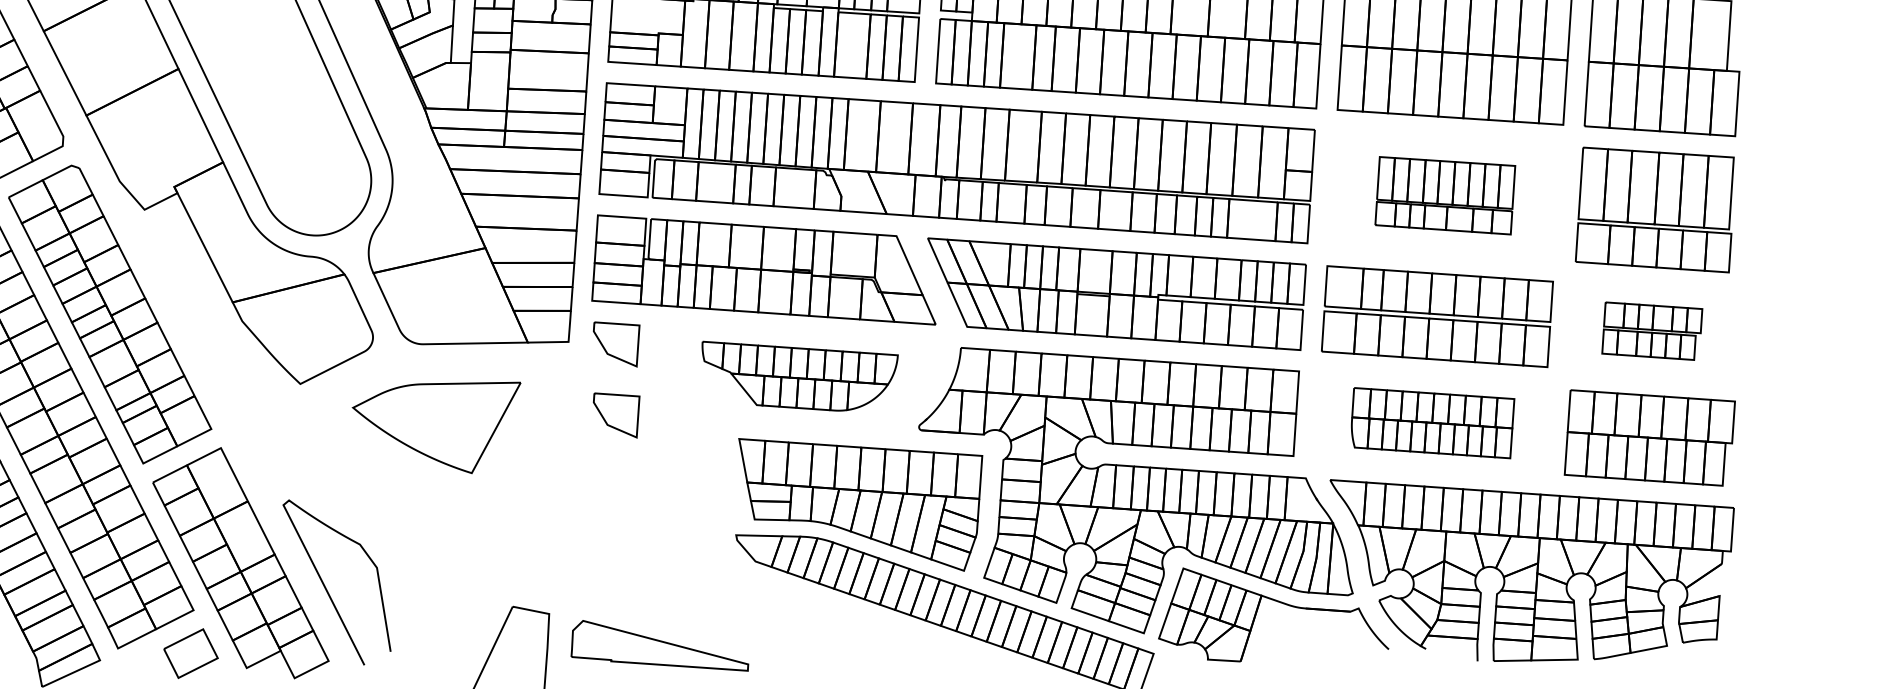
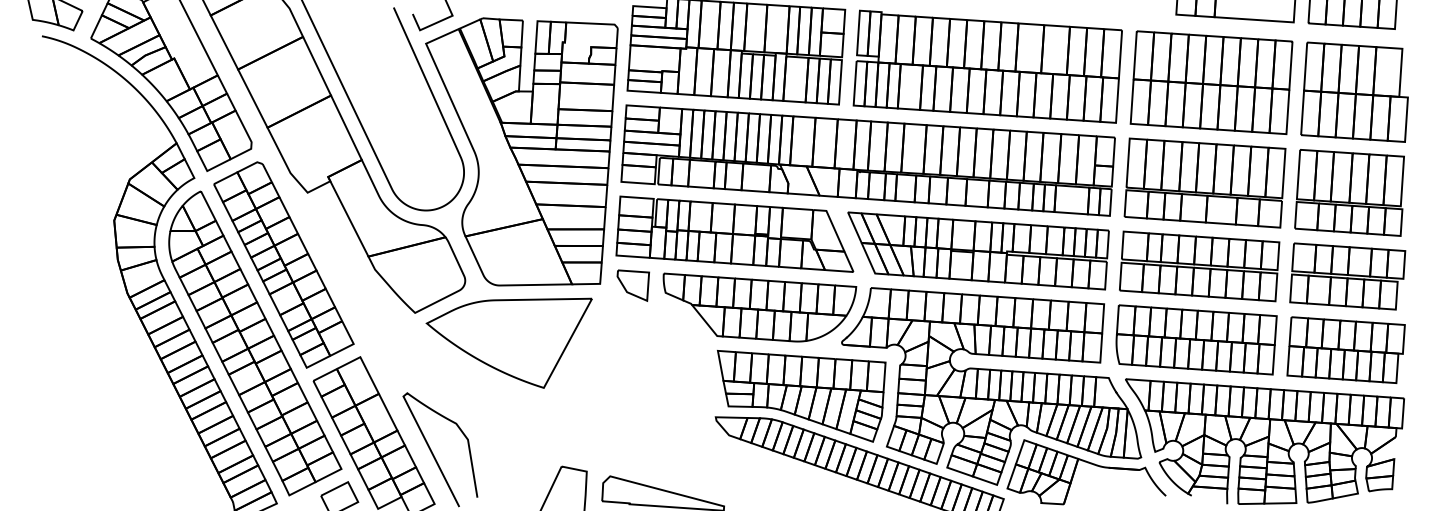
part: (1444, 194) -> (1204, 182), size x1.67
part: (1651, 331) -> (1347, 276), size x1.67
part: (799, 376) -> (759, 307), size x1.43
part: (616, 415) -> (633, 334), removed
part: (1432, 422) -> (1196, 339), size x1.43
part: (435, 426) -> (508, 342), size x1.43

